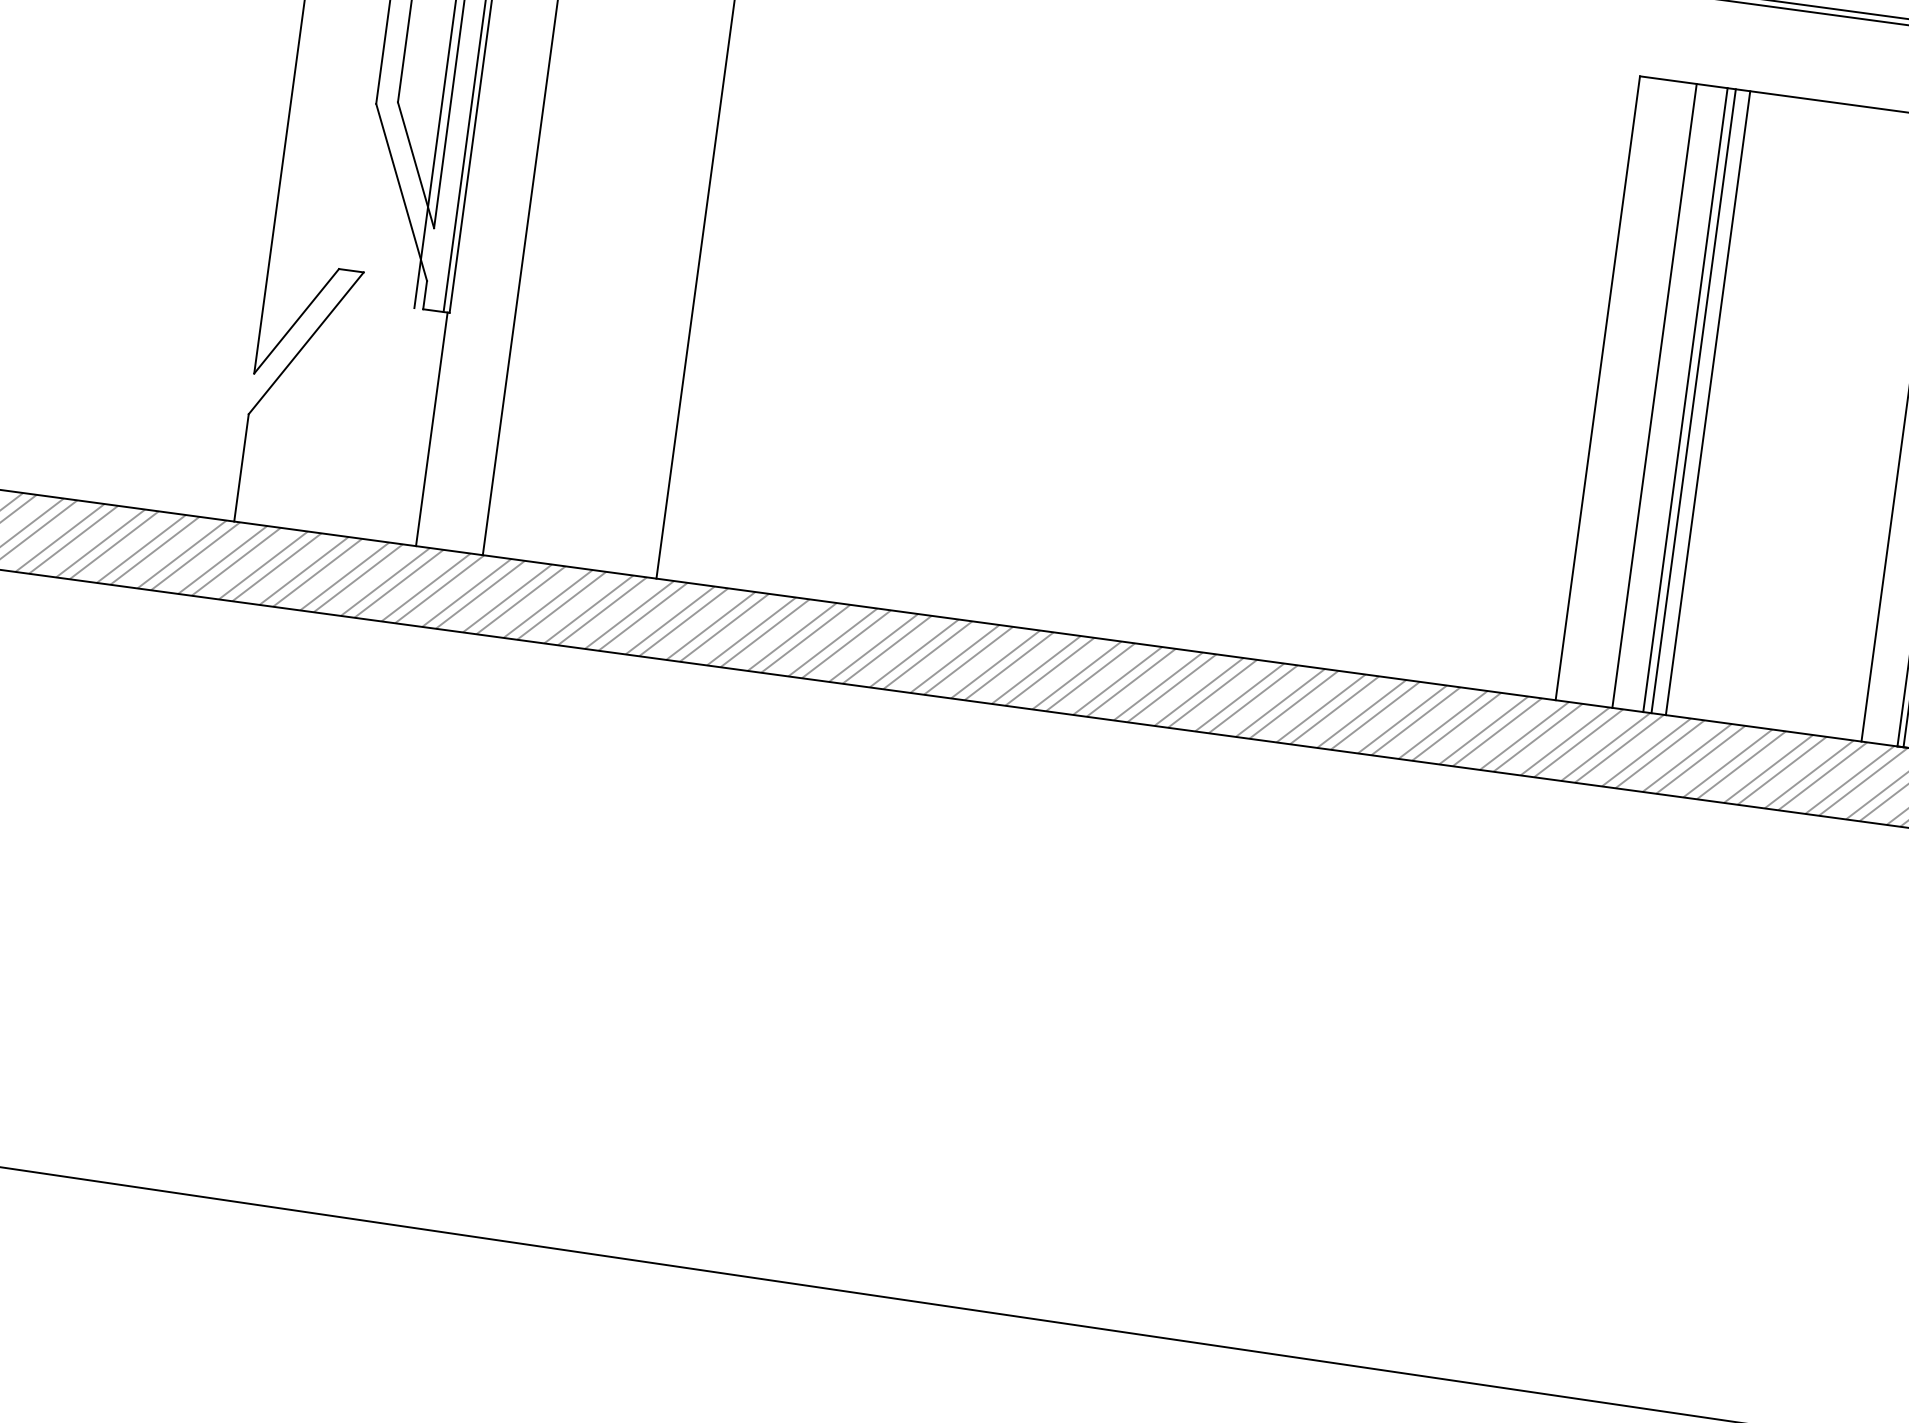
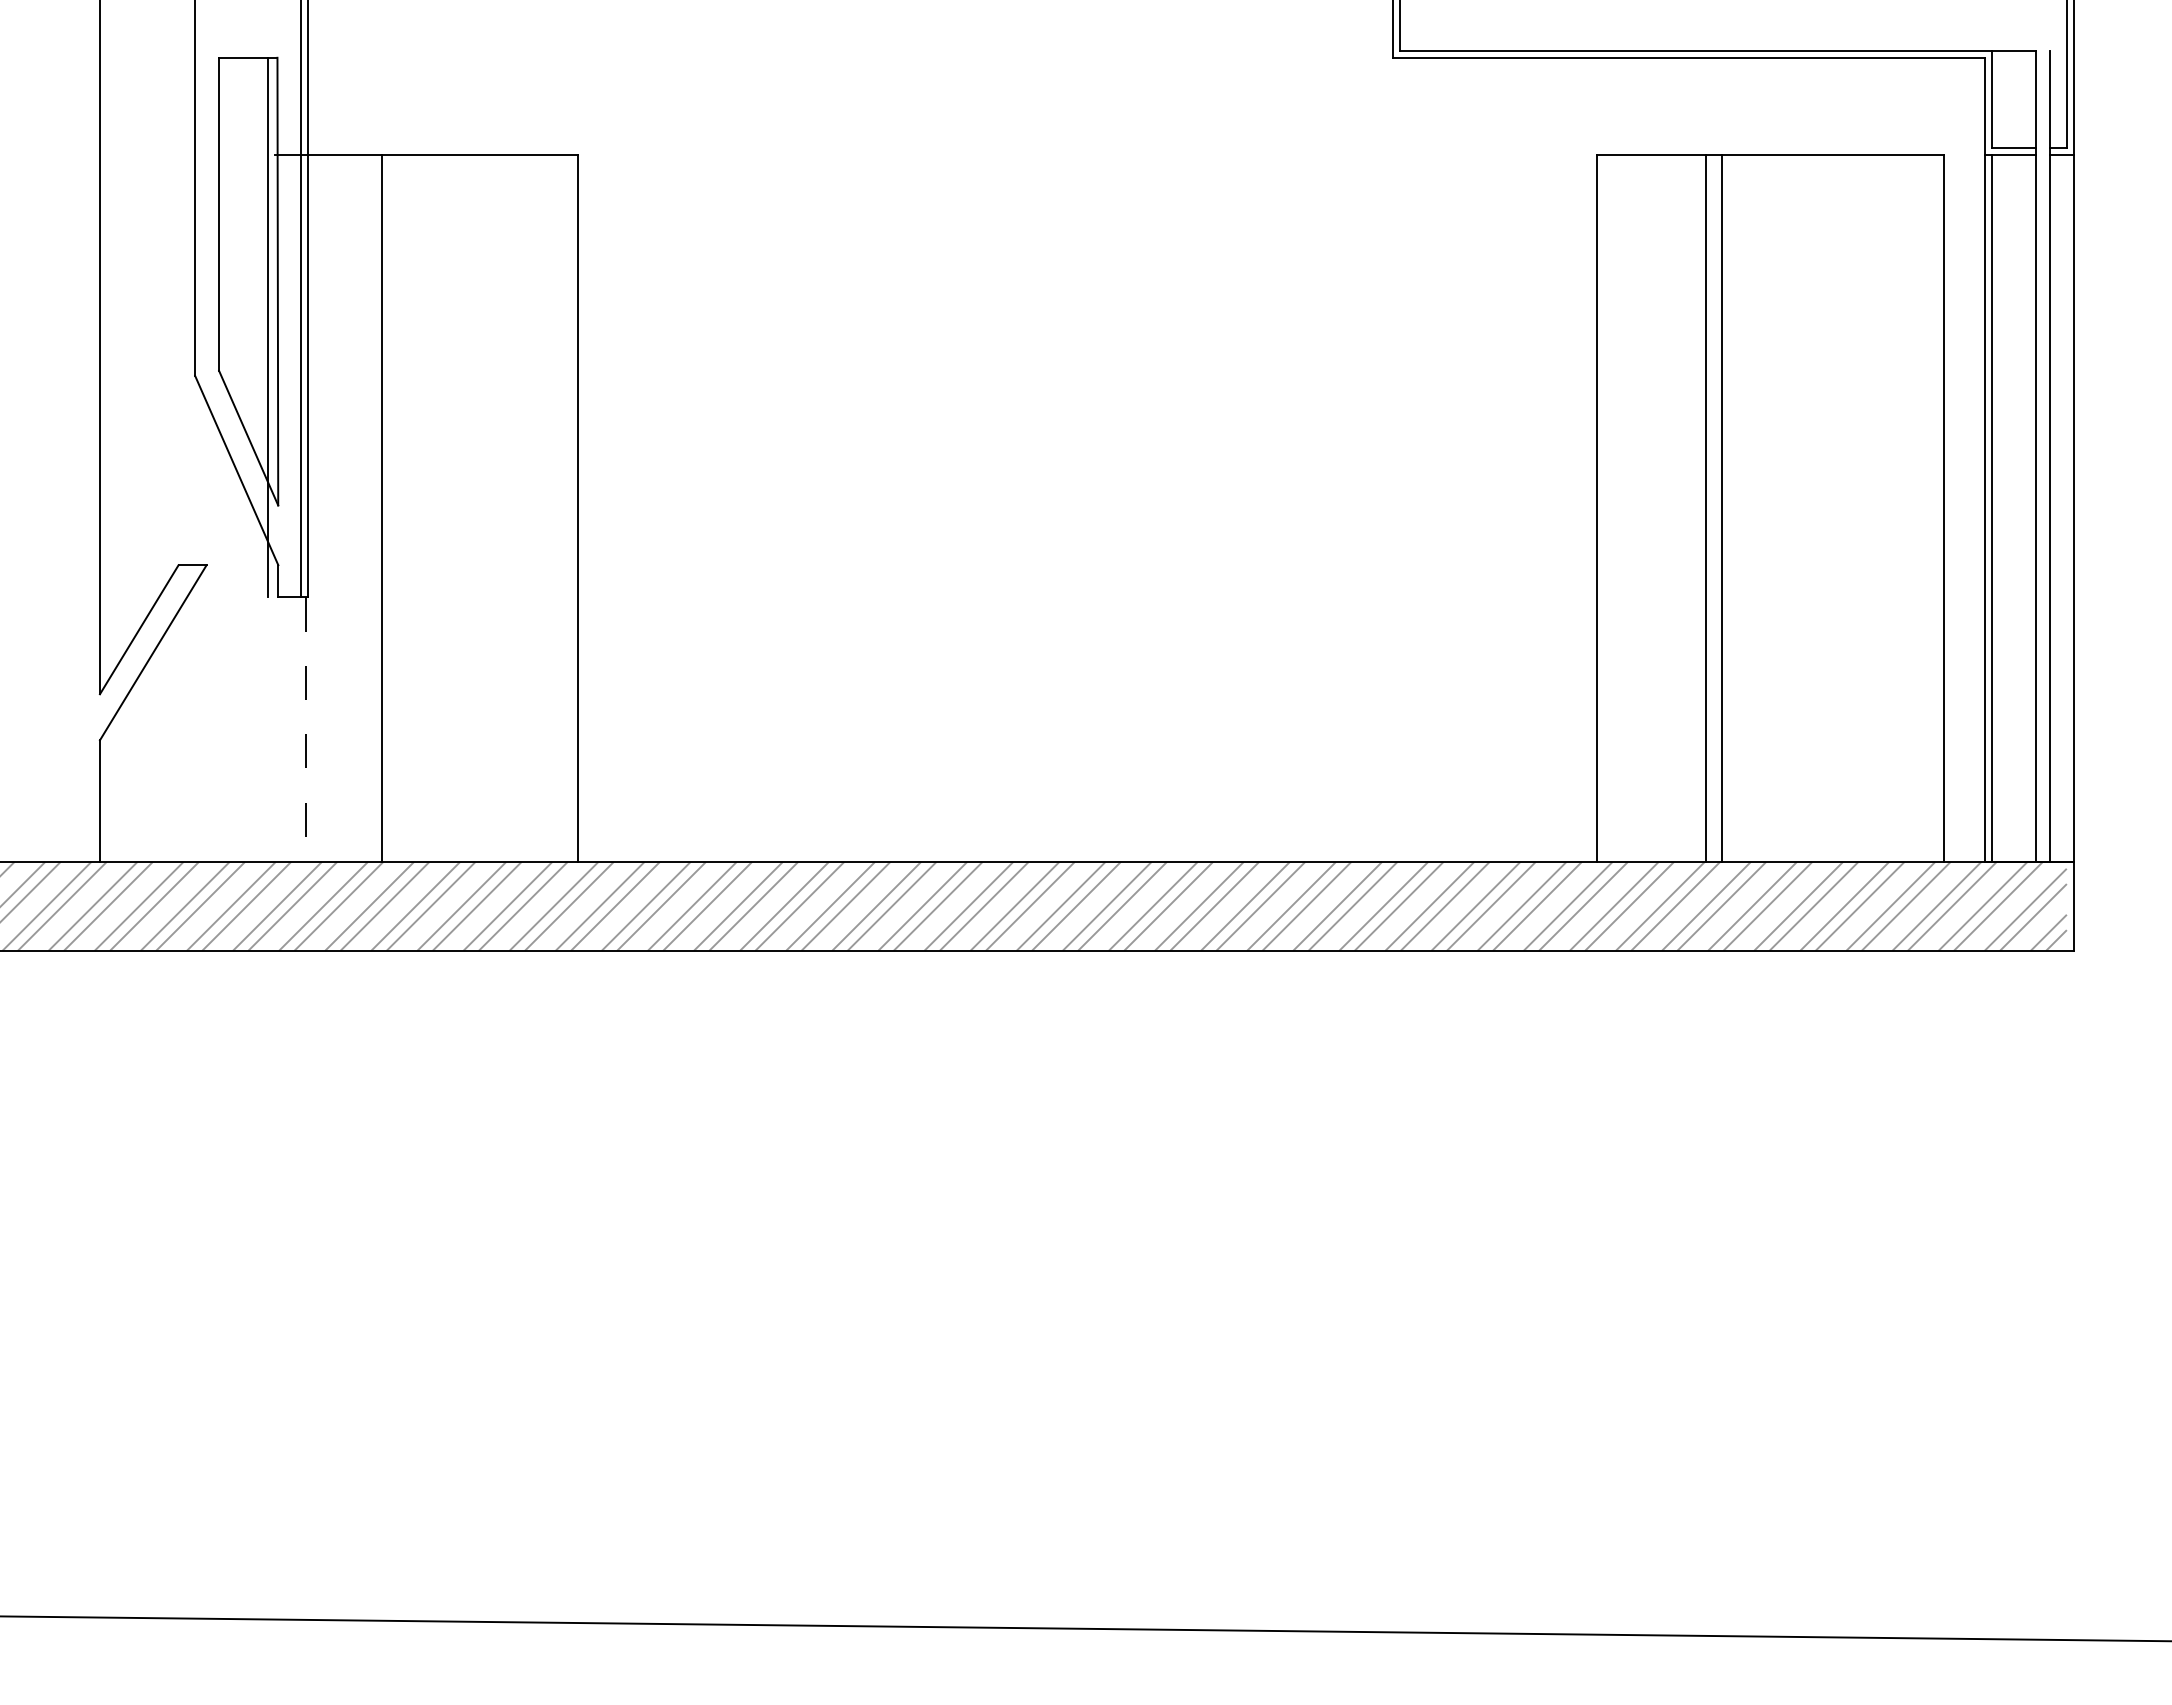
line: (1654, 395) -> (1661, 508), removed
line: (1685, 400) -> (1696, 508), removed
line: (431, 430) -> (305, 730), solid -> dashed

